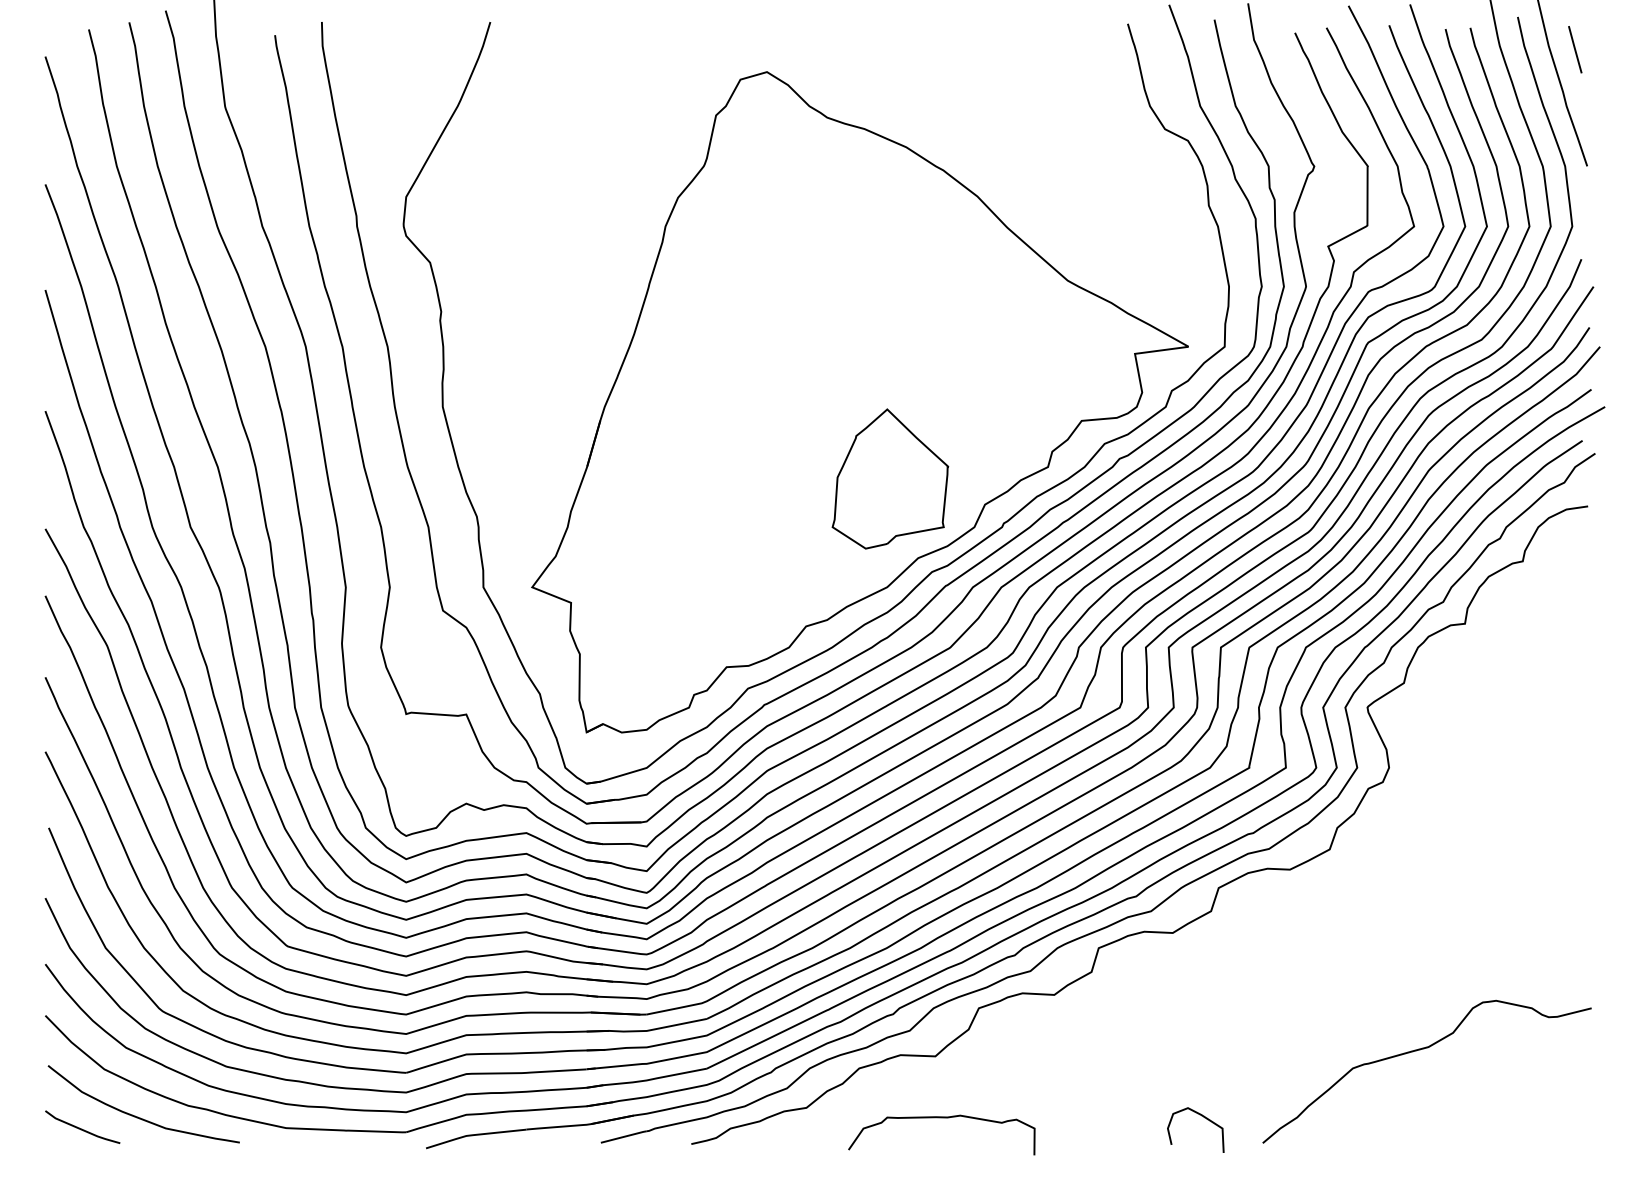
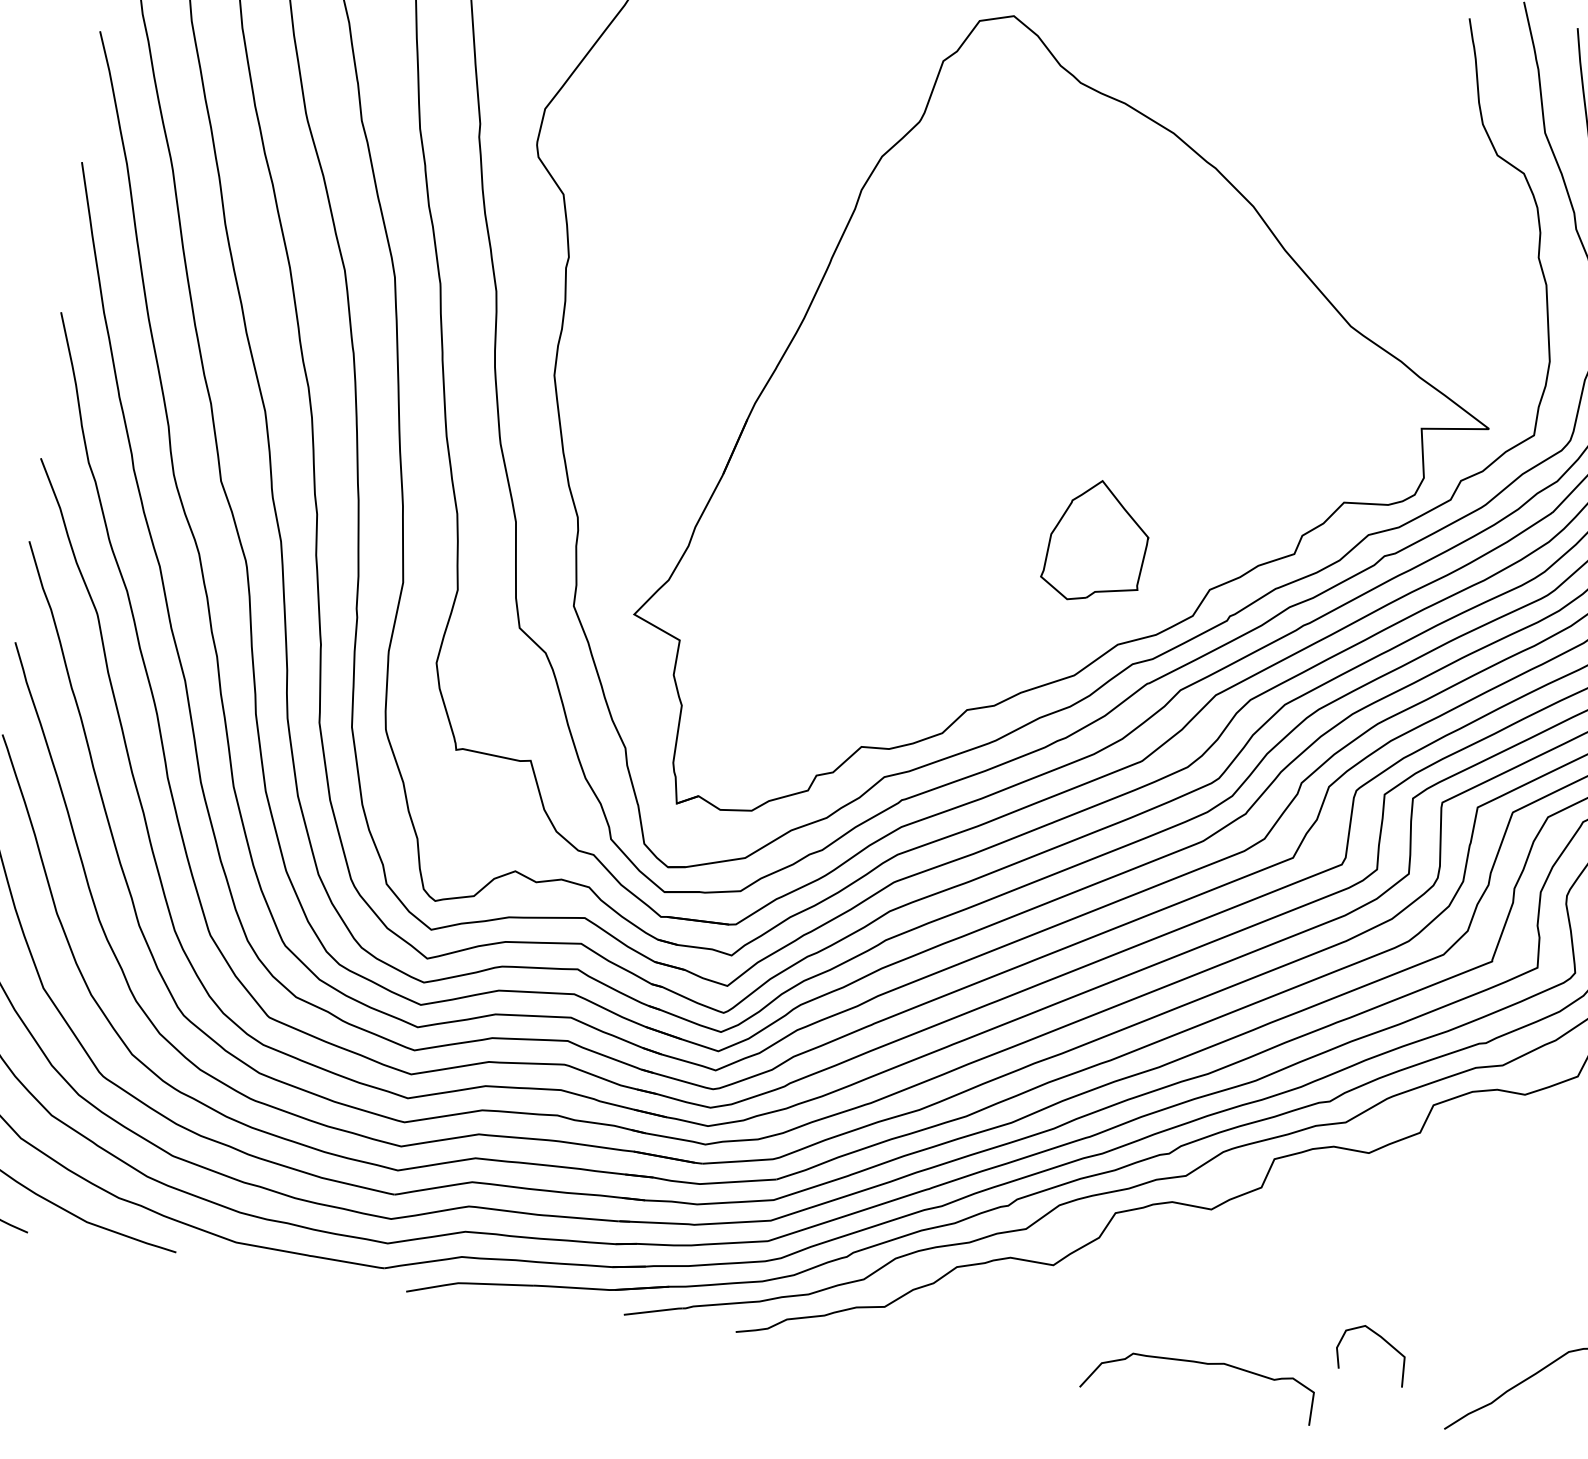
part: (890, 478) -> (1097, 541), size x0.7
curve: (941, 1118) -> (1200, 1364), moved
curve: (1204, 1118) -> (1384, 1341), moved

